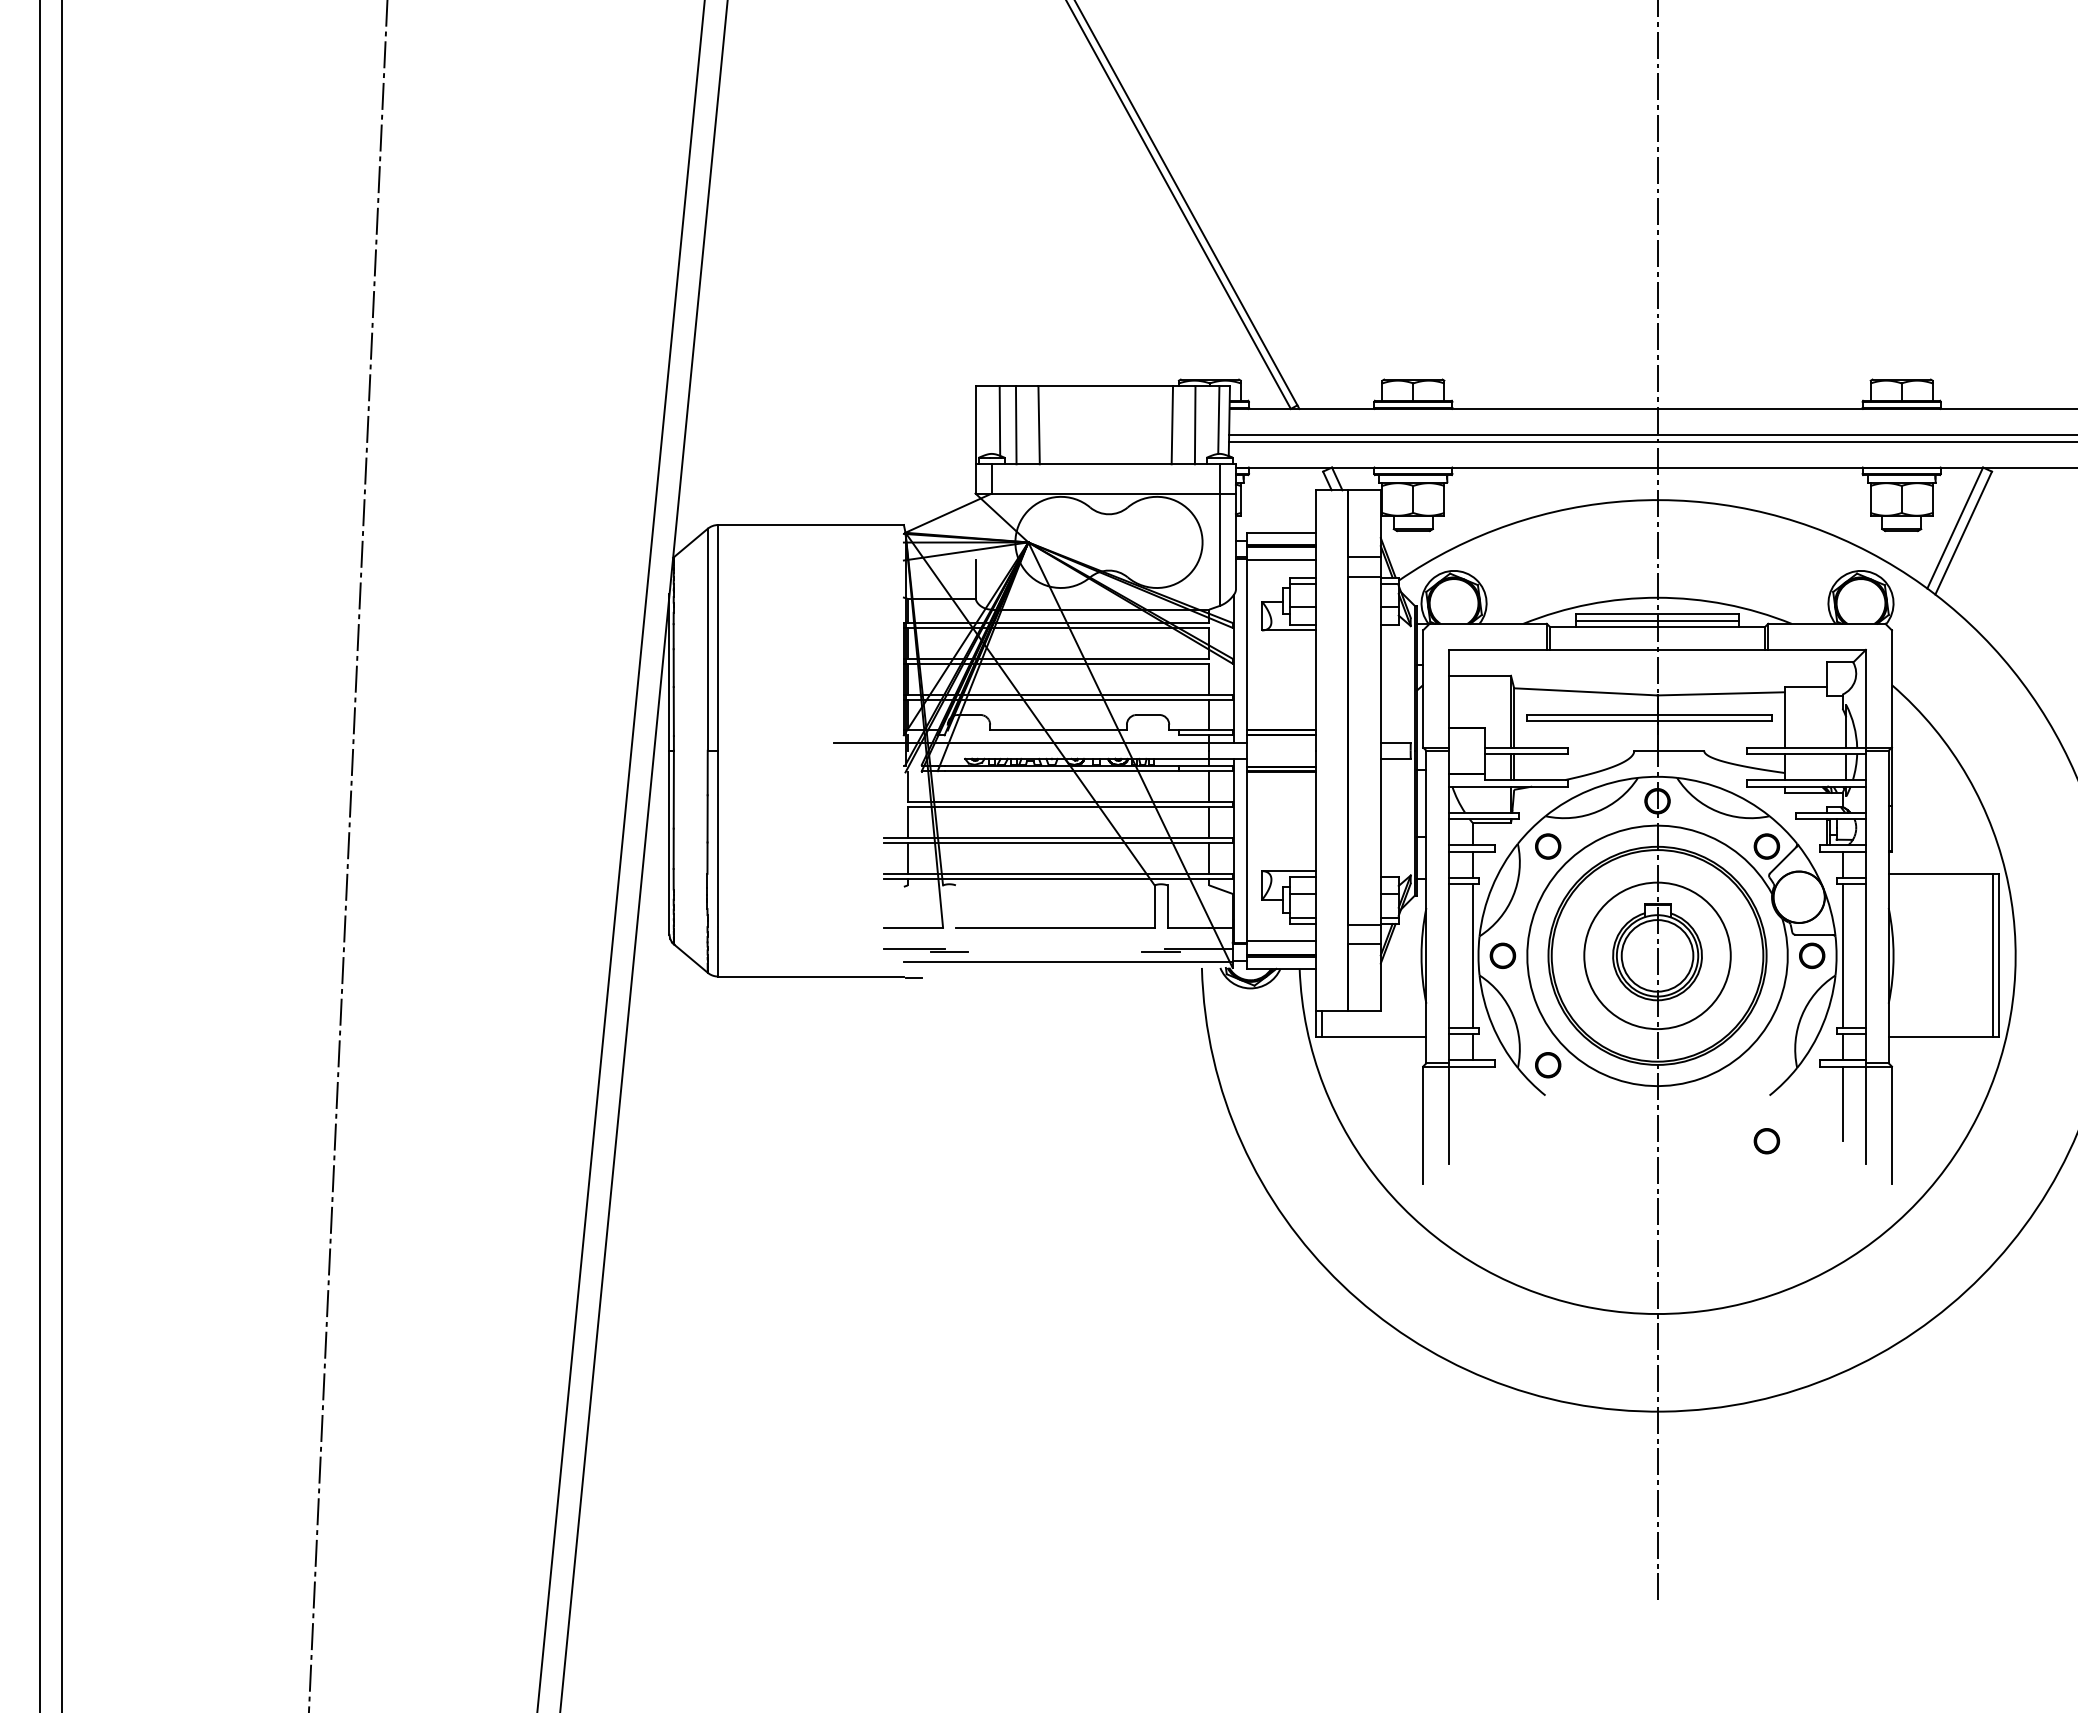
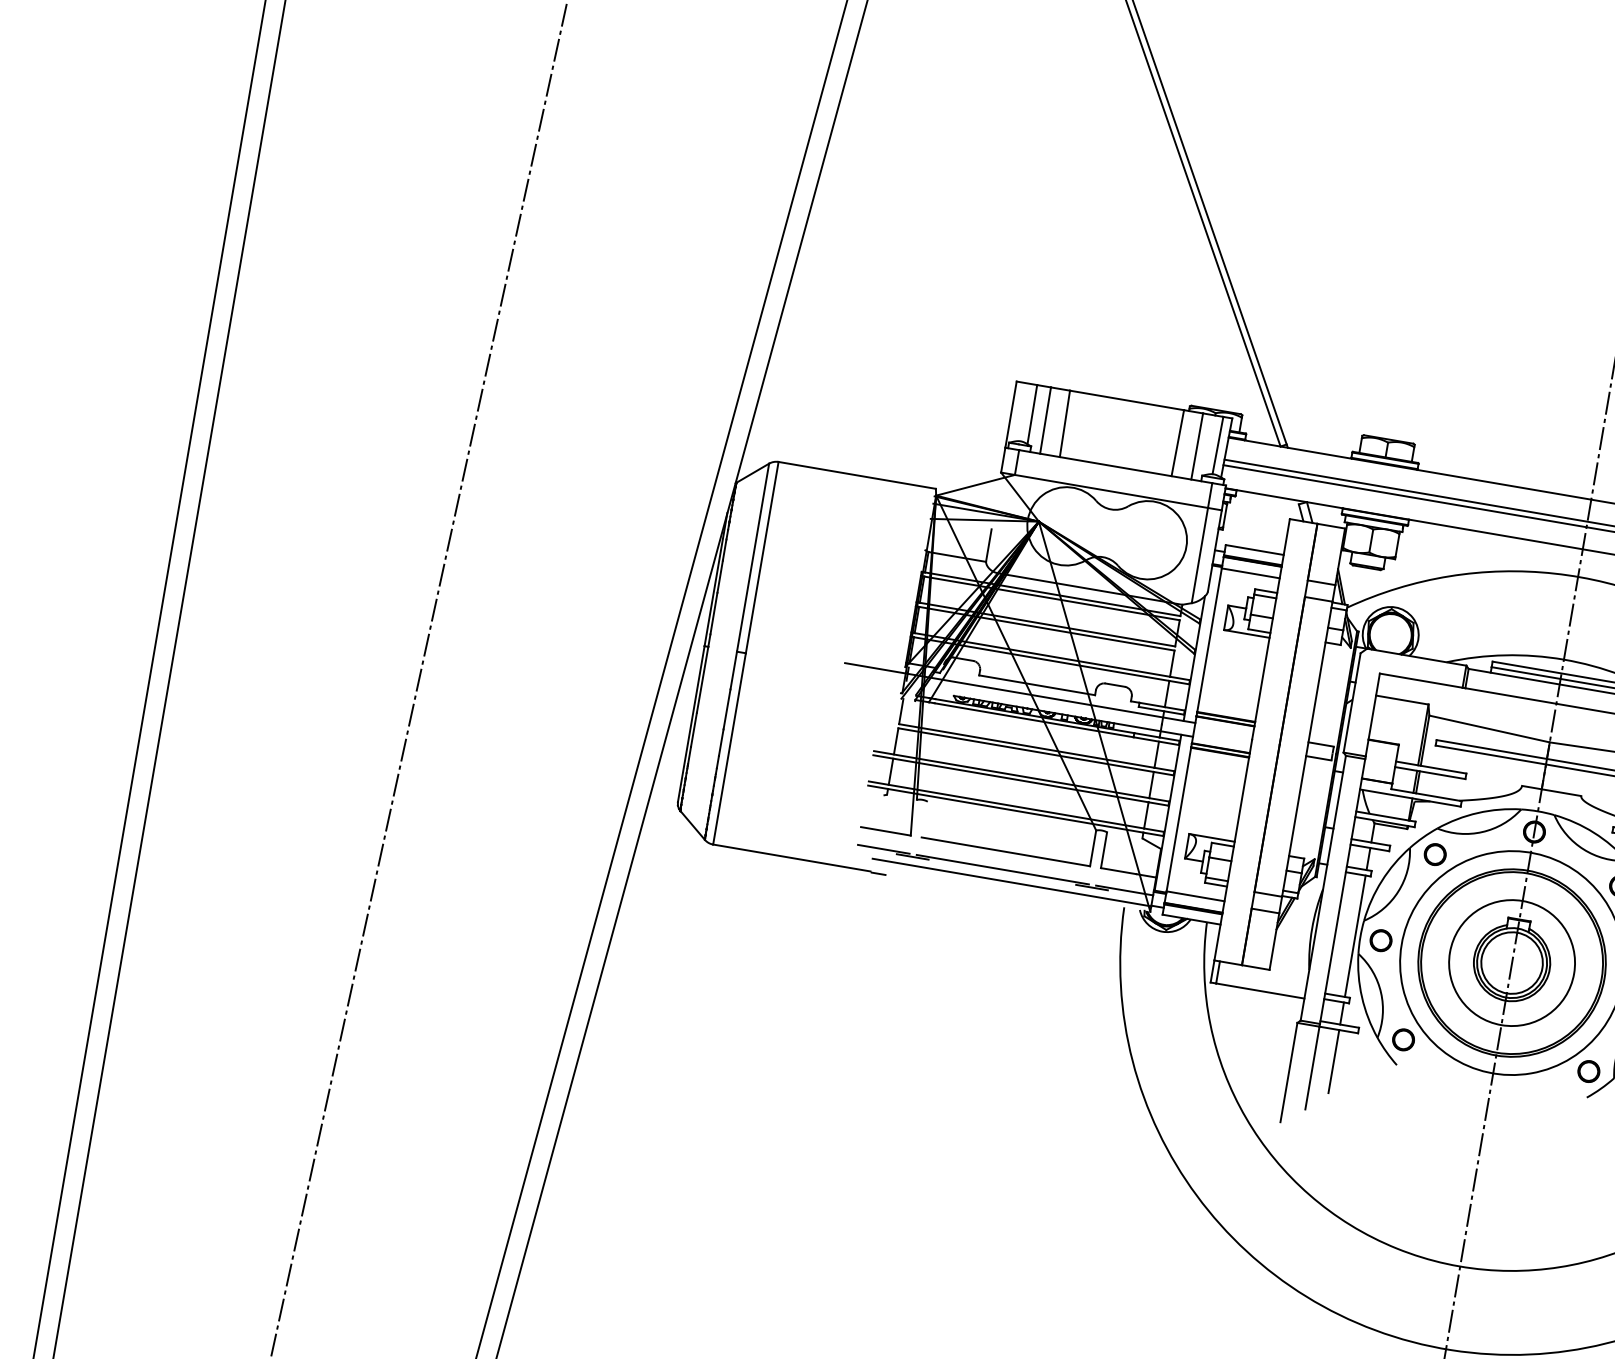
line: (1054, 948) -> (1002, 869), added
line: (1472, 1103) -> (1333, 1061), added
part: (1766, 1141) -> (1588, 1071), moved

